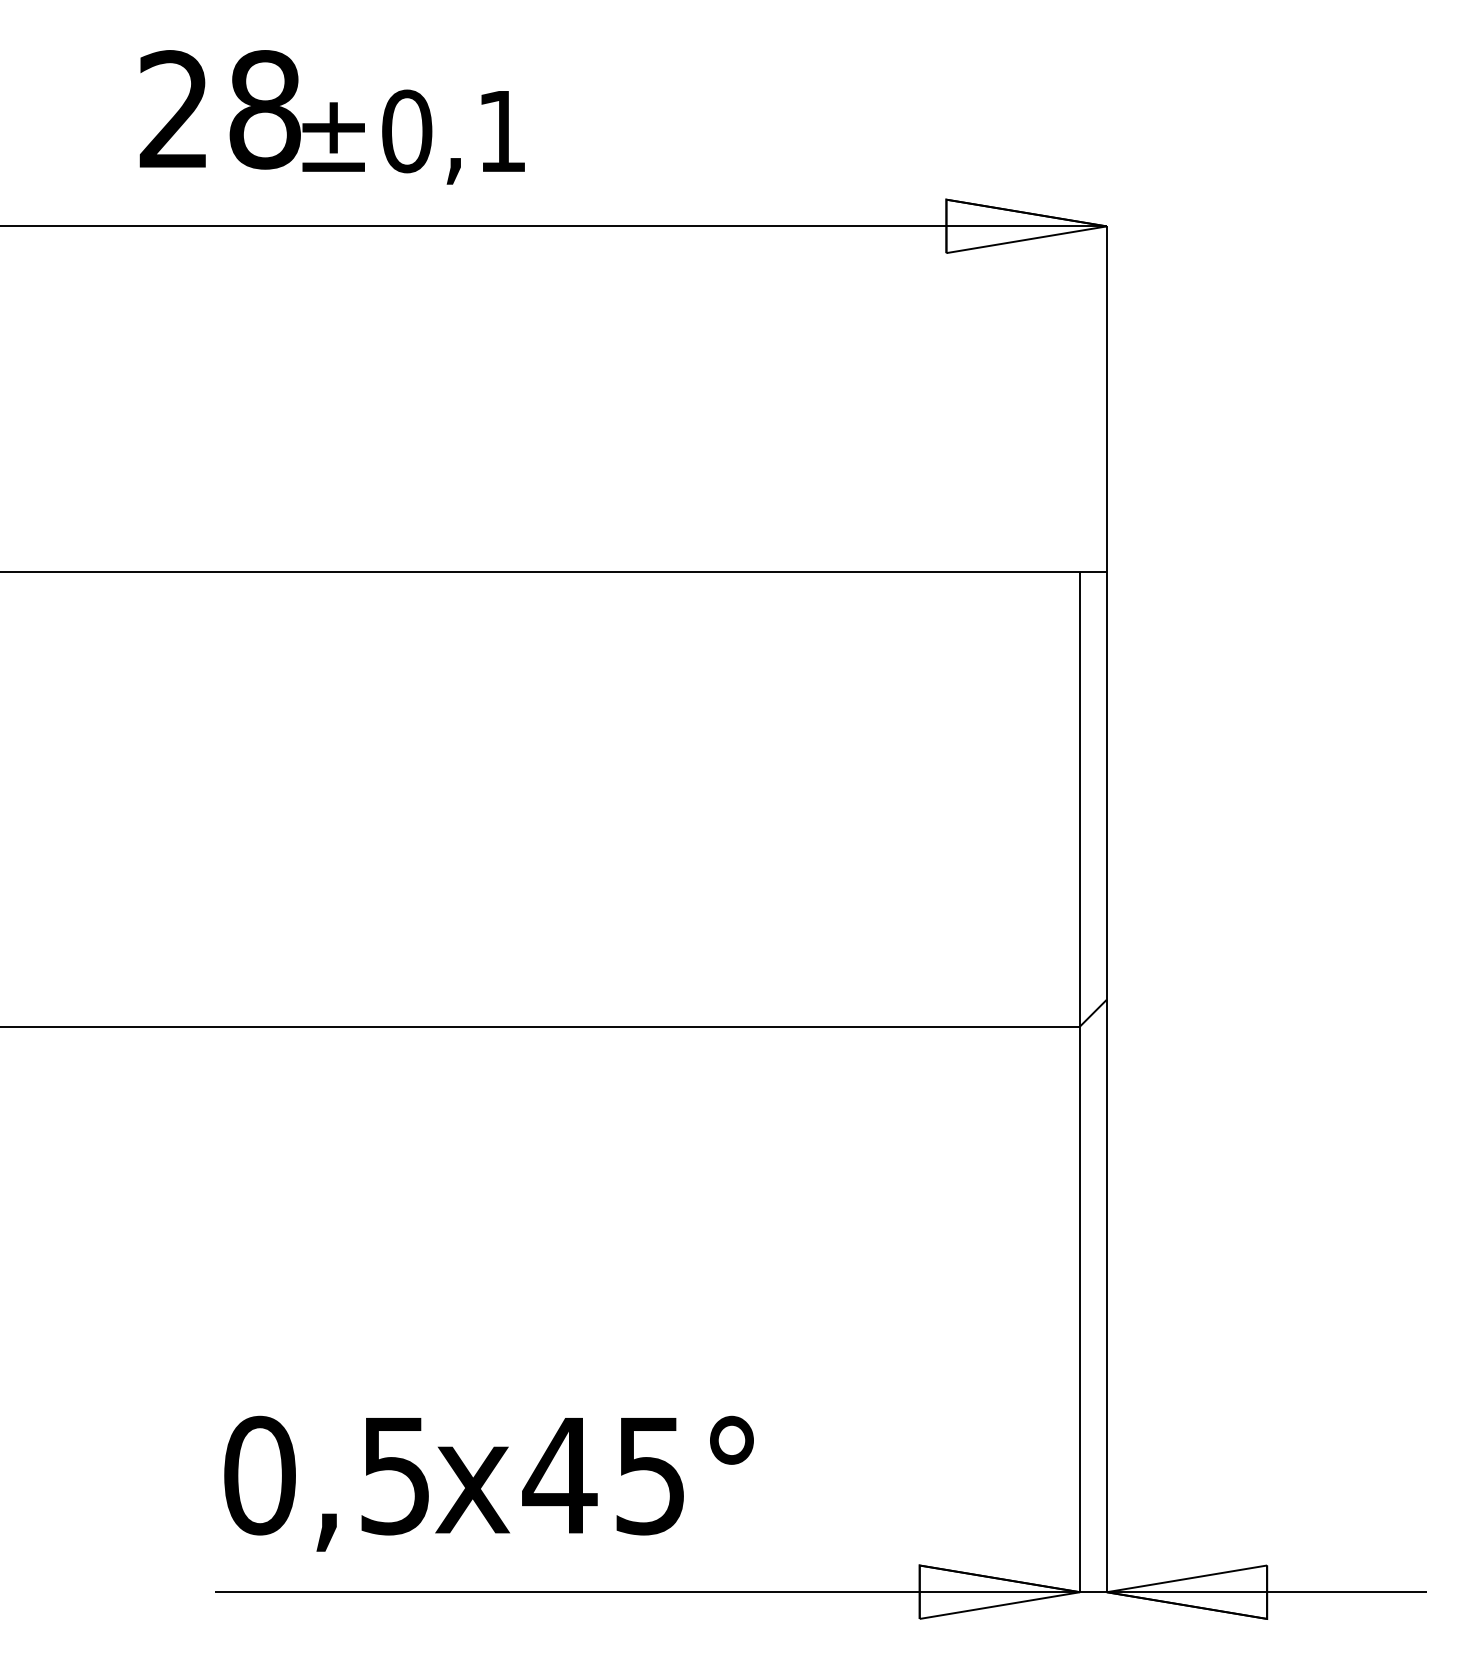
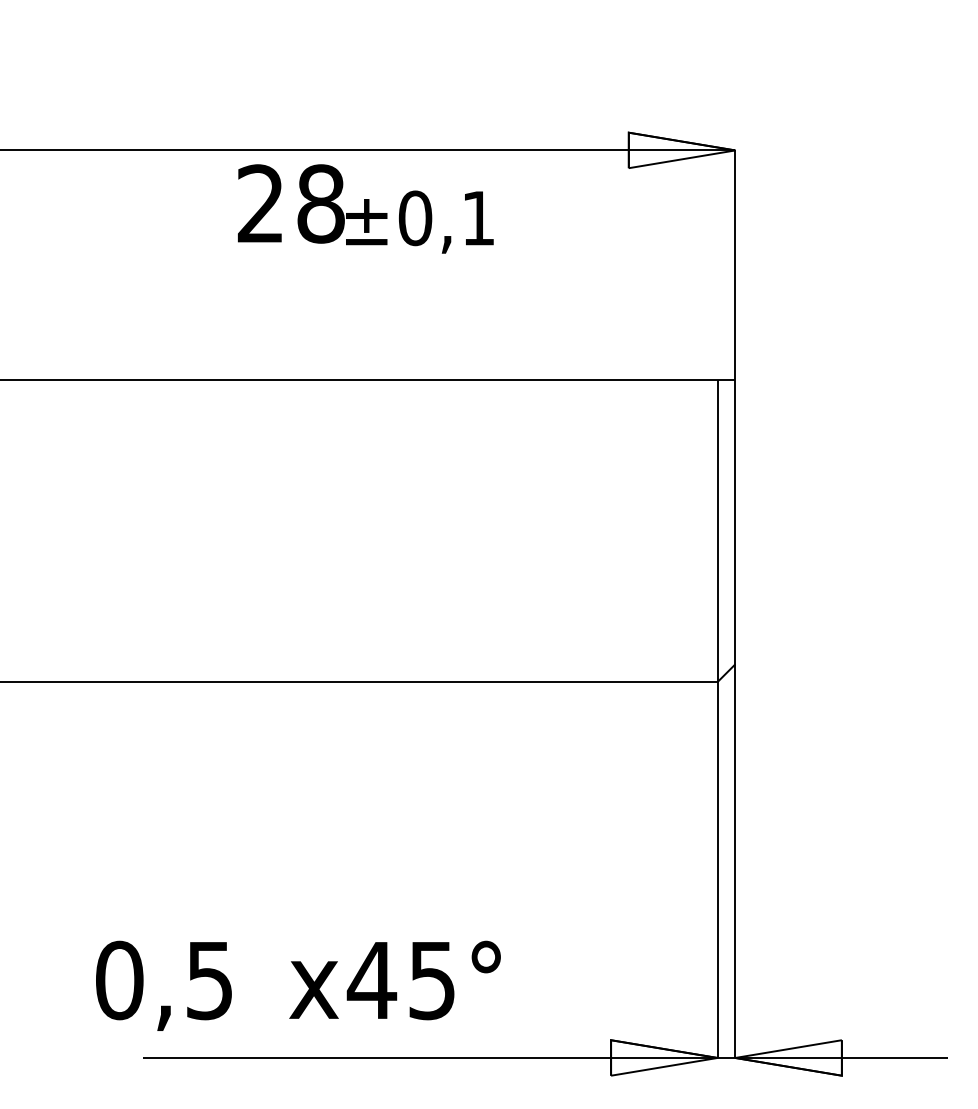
text: (331, 116) -> (365, 208), moved
text: (325, 1483) -> (163, 985), moved

